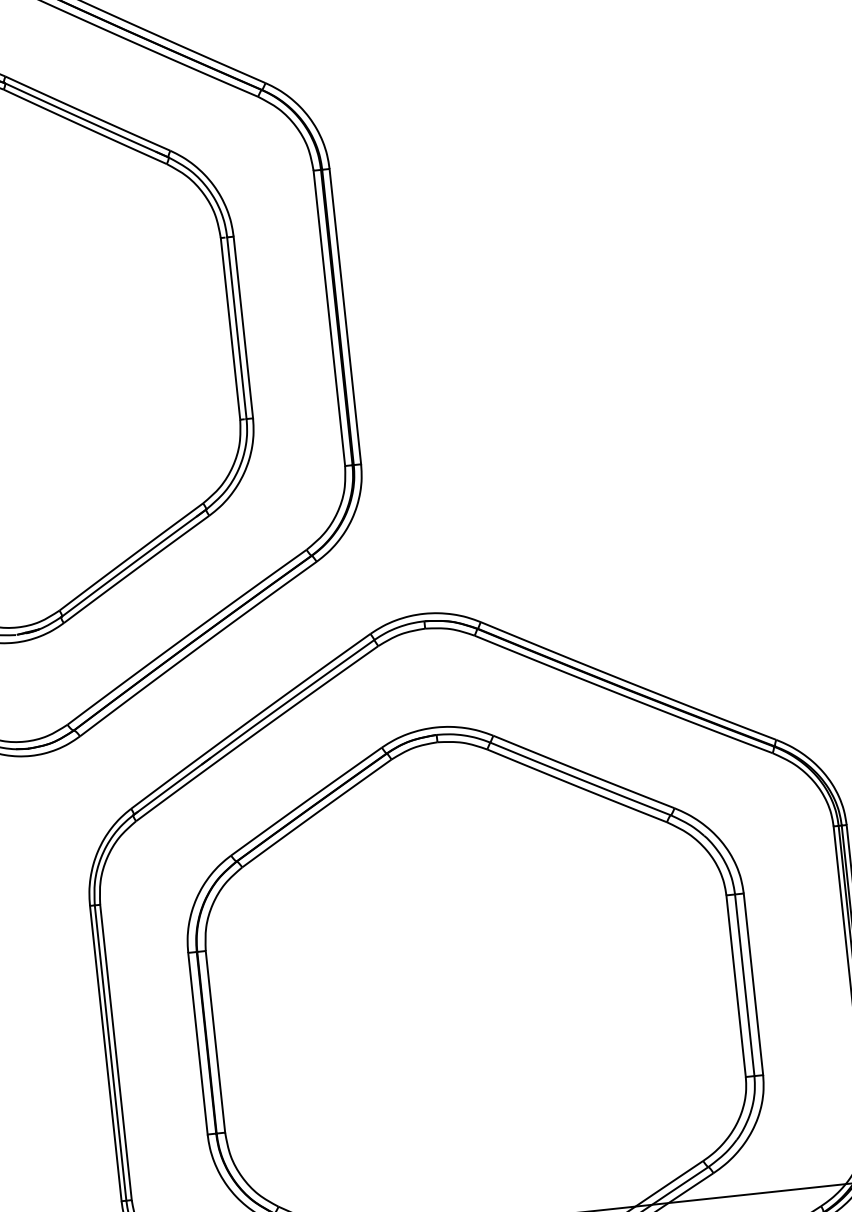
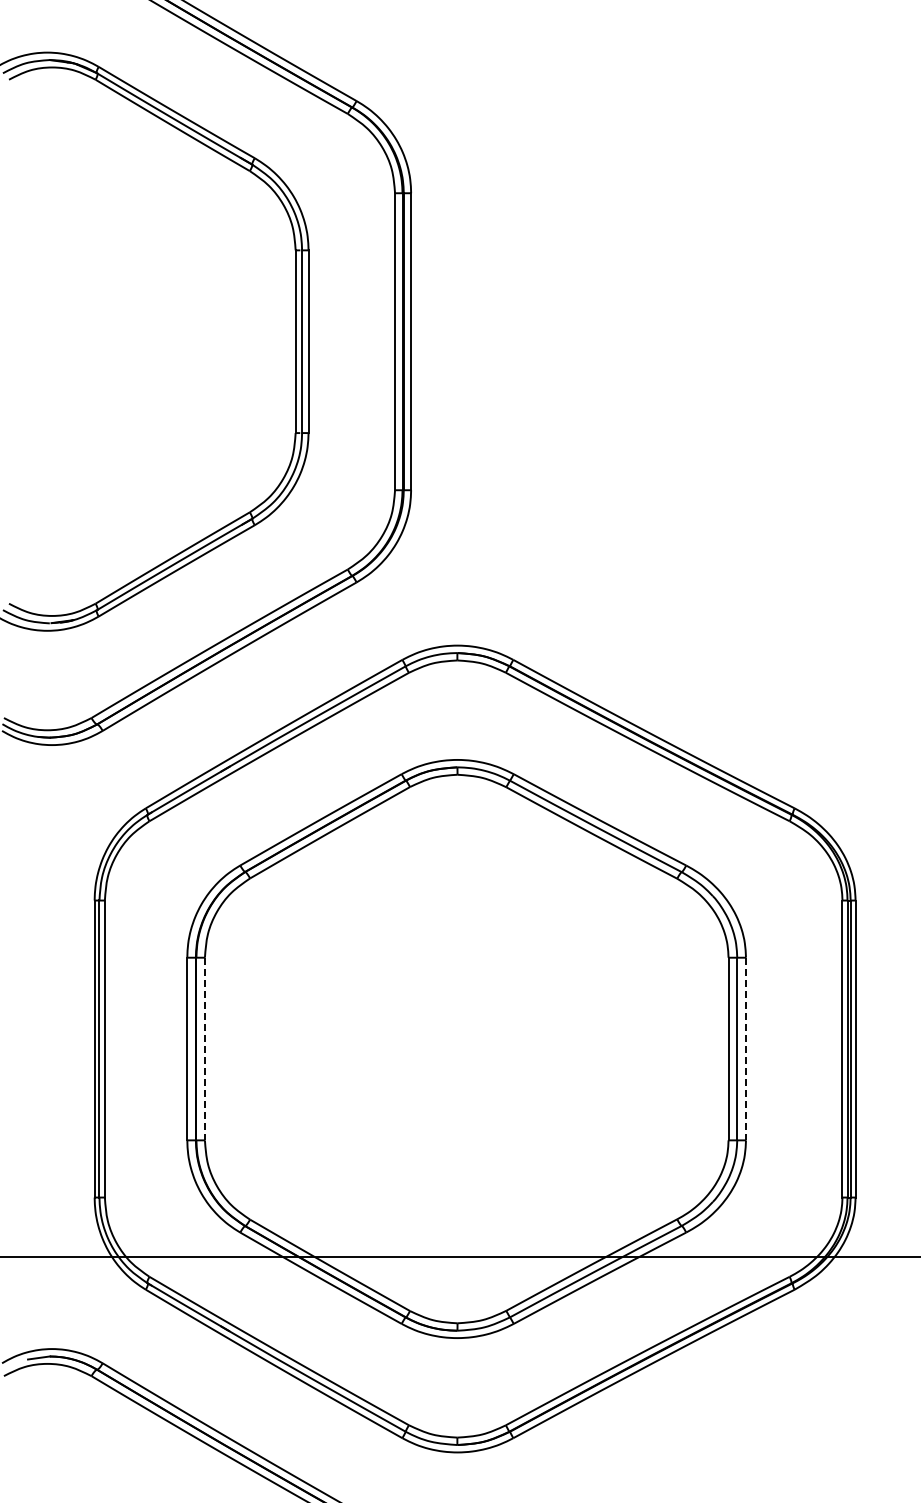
line: (754, 984) -> (746, 1049), solid -> dashed
line: (215, 1042) -> (204, 1049), solid -> dashed

